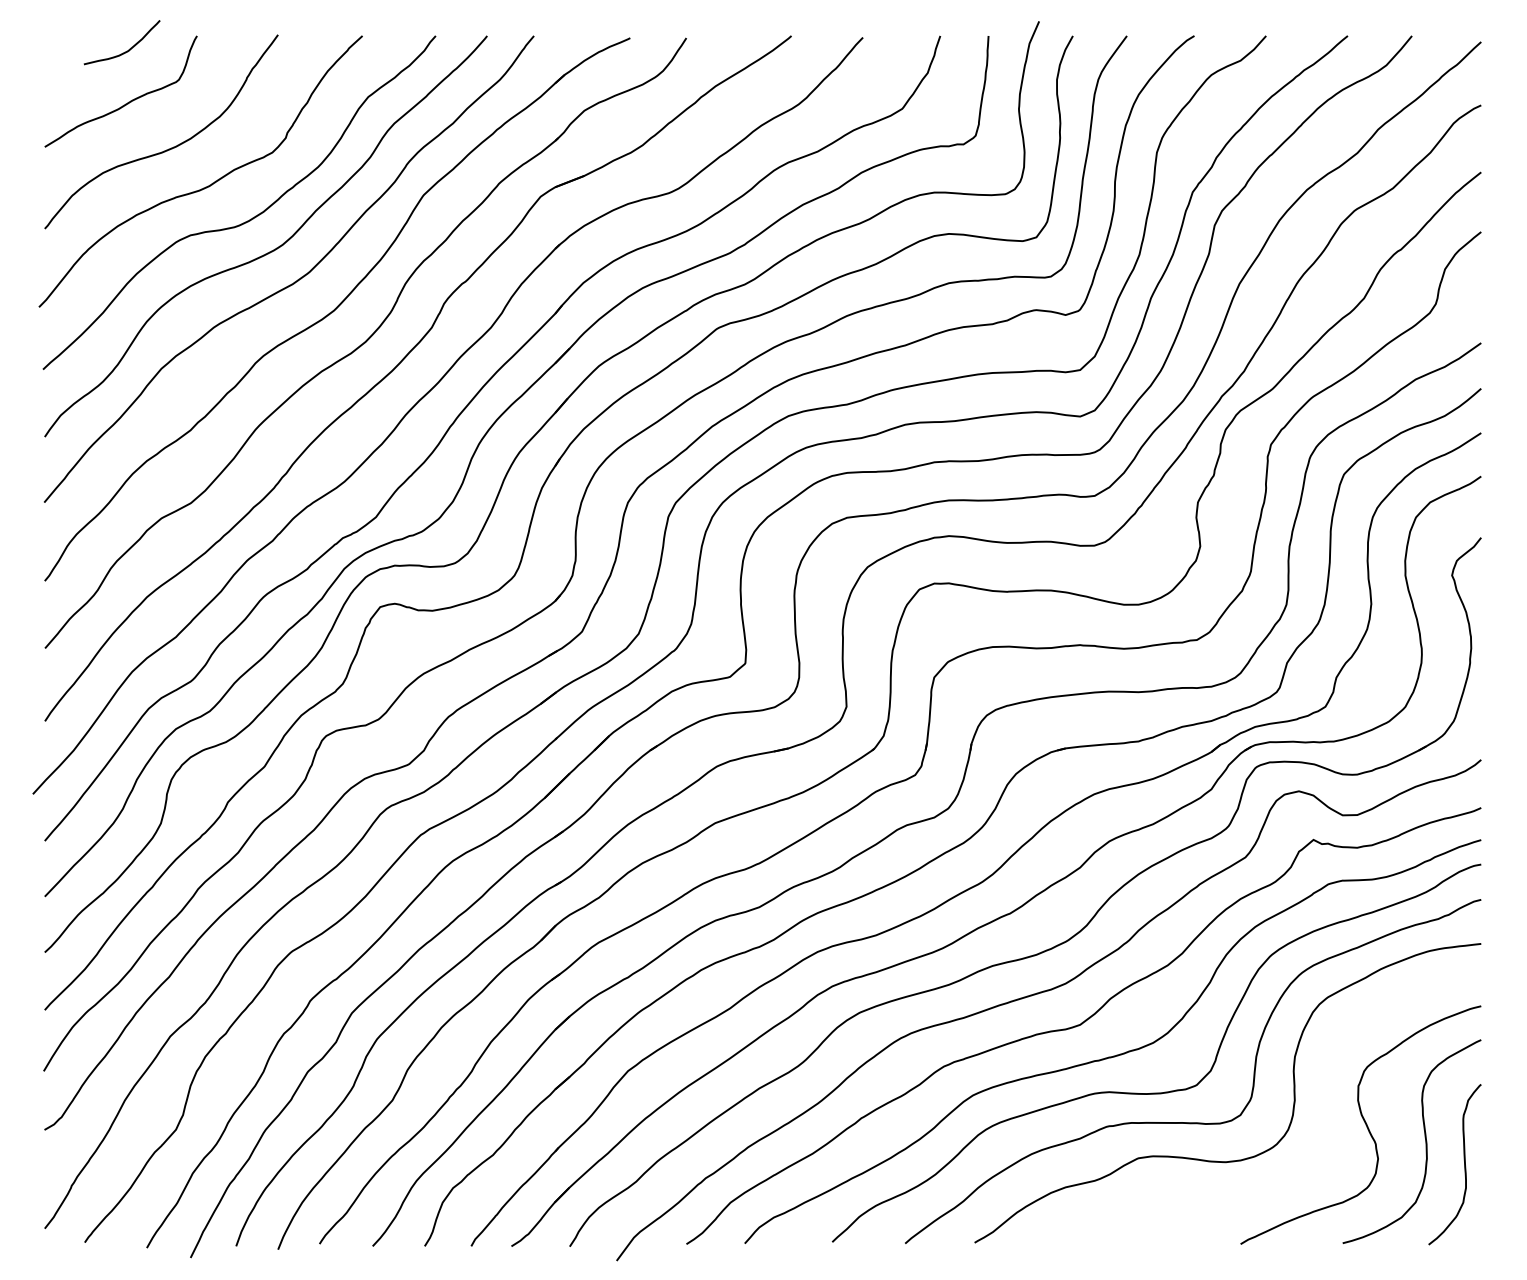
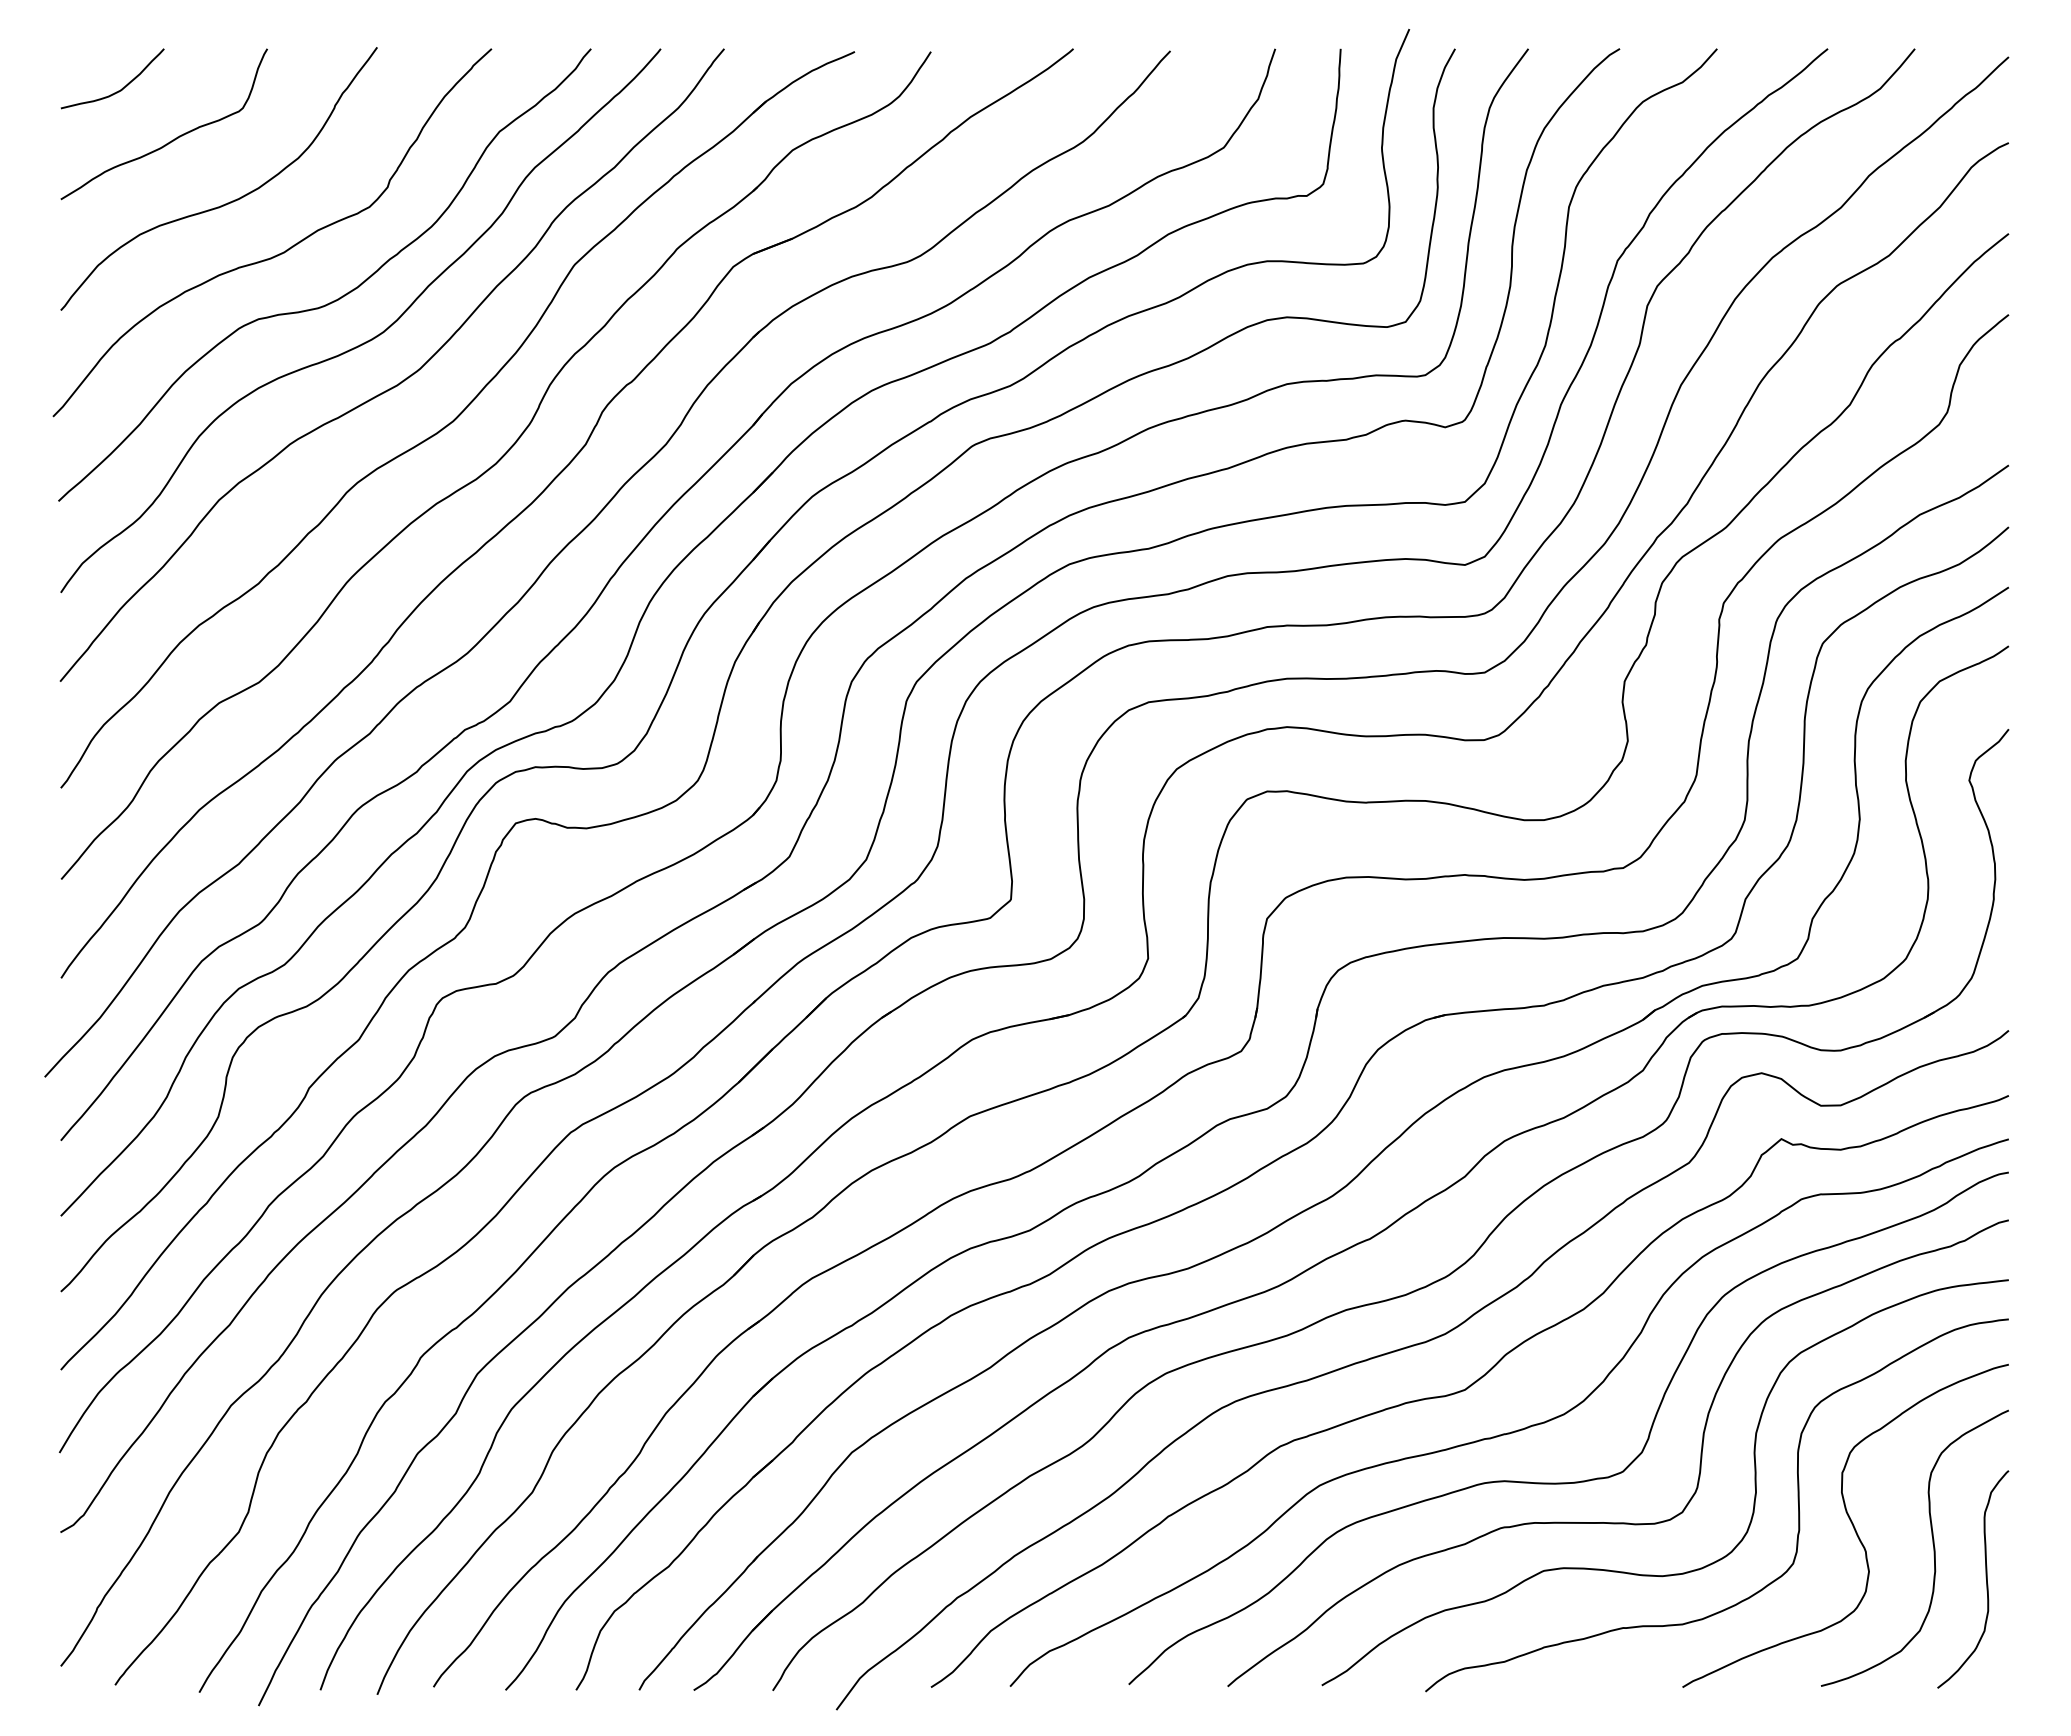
curve: (126, 51) -> (118, 90), moved
curve: (1325, 1107) -> (1797, 1501), added

